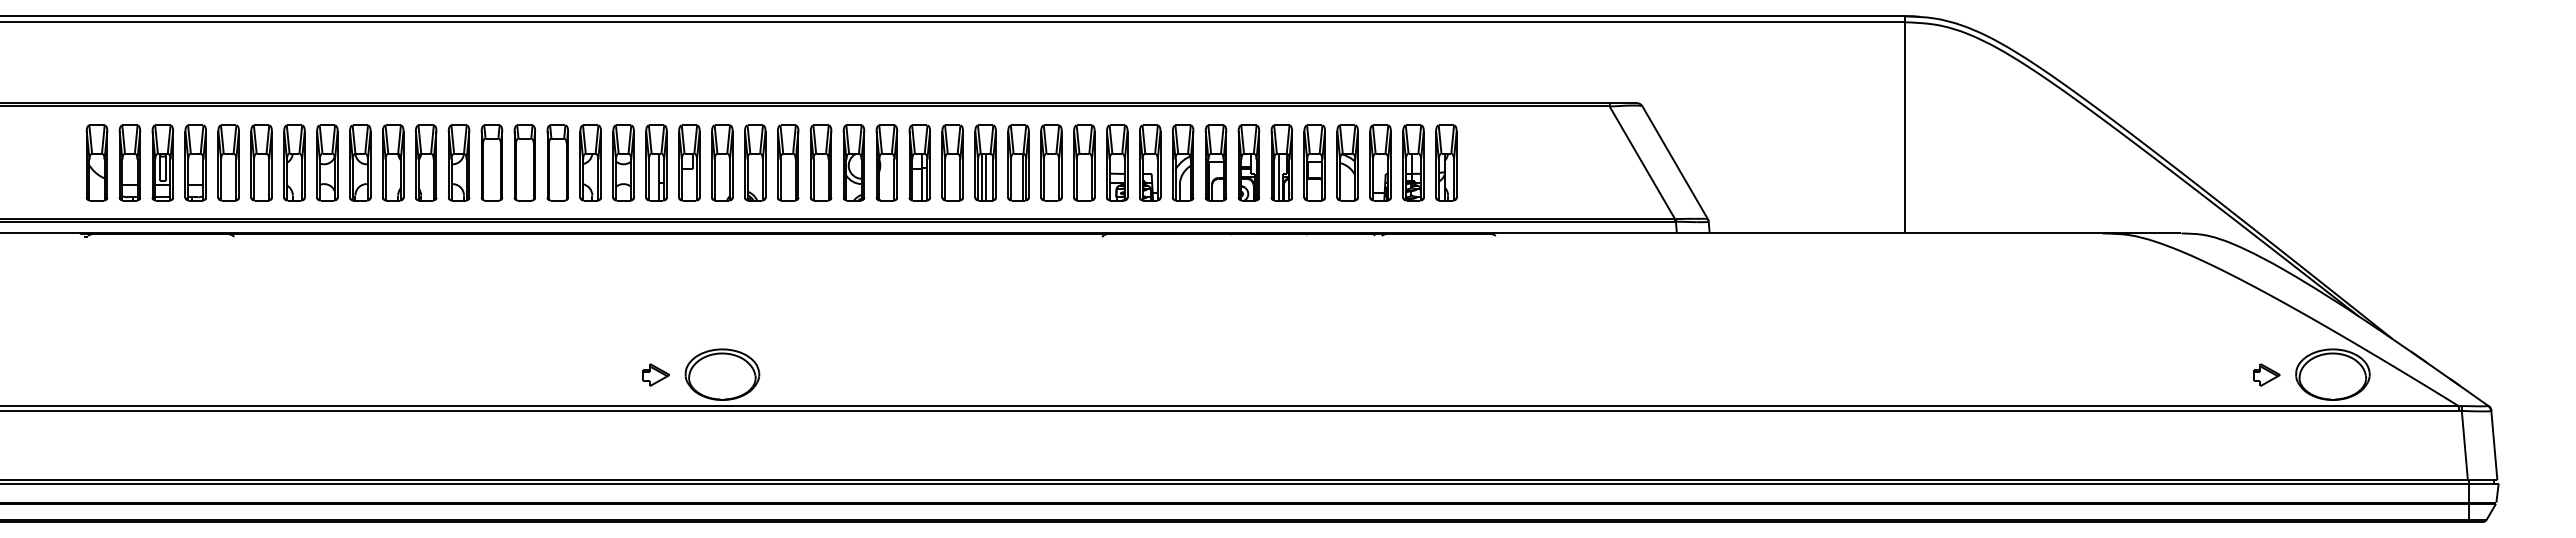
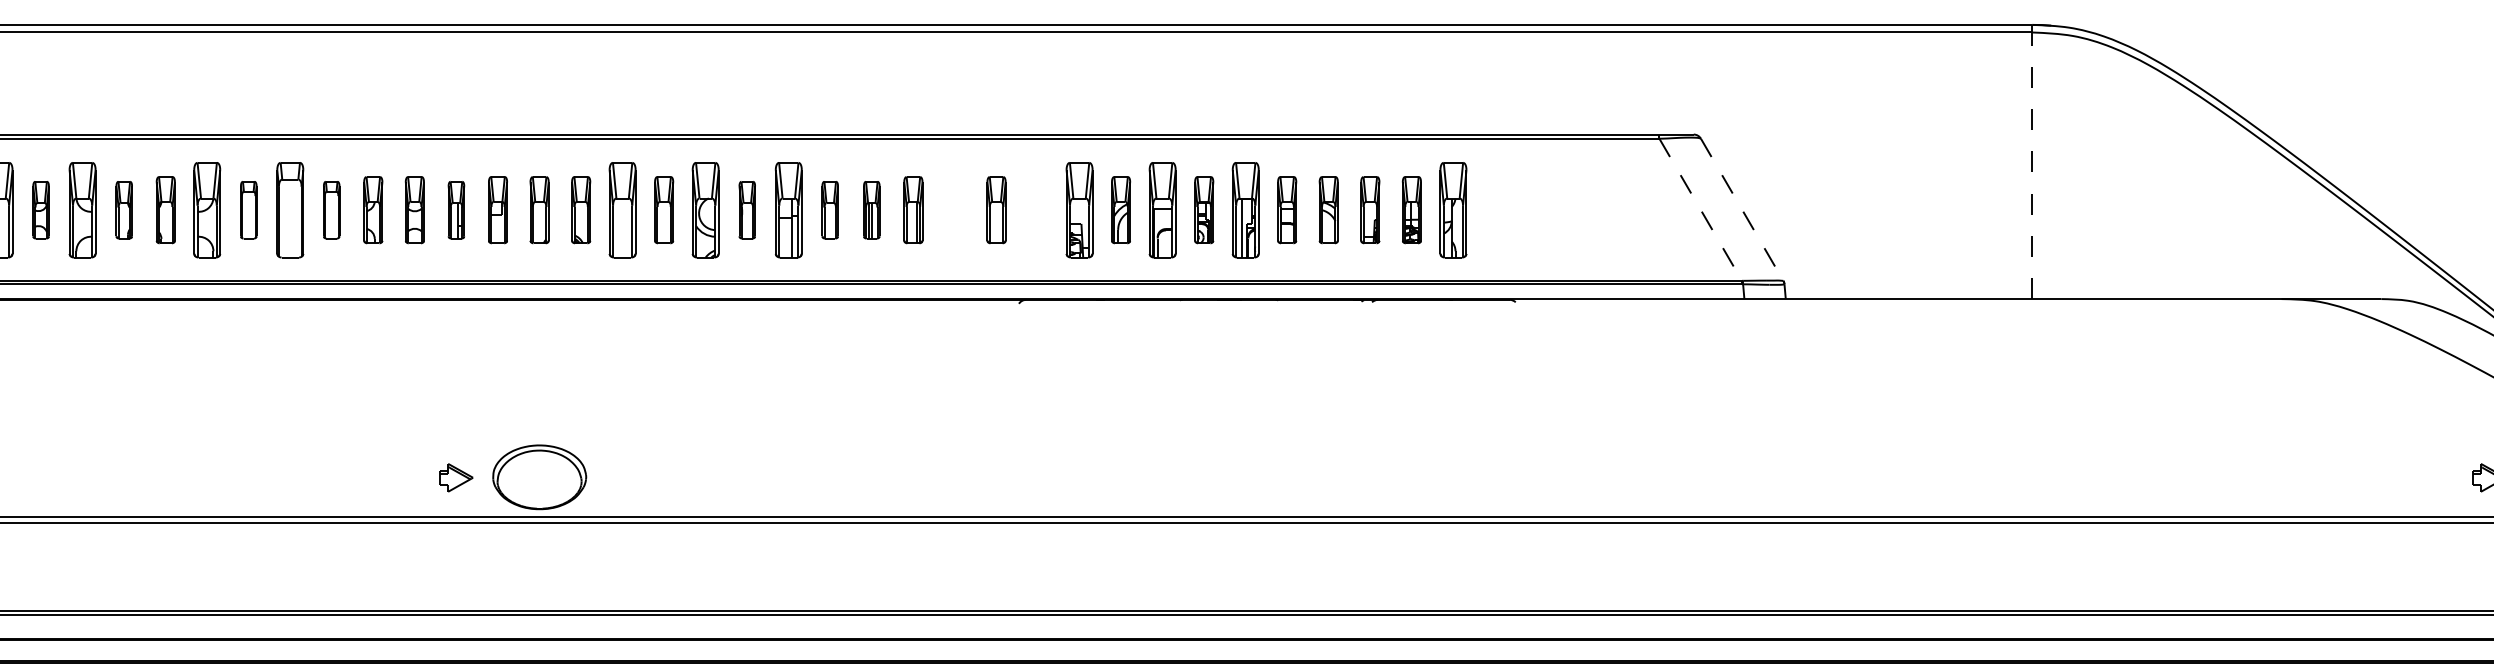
line: (1904, 124) -> (2031, 161), solid -> dashed
part: (327, 162) -> (41, 209), size x0.6
part: (393, 162) -> (124, 209), size x0.6
part: (426, 162) -> (166, 209), size x0.7
part: (491, 162) -> (248, 209), size x0.6
part: (557, 162) -> (331, 209), size x0.6
part: (590, 162) -> (373, 209), size x0.7
part: (623, 162) -> (414, 209), size x0.7
part: (656, 162) -> (456, 209), size x0.6
part: (689, 162) -> (498, 209), size x0.7
part: (722, 162) -> (539, 209), size x0.7
part: (755, 162) -> (581, 209), size x0.7
part: (820, 162) -> (663, 209), size x0.7
part: (886, 162) -> (746, 209), size x0.6
part: (952, 162) -> (830, 209), size x0.6
part: (985, 162) -> (871, 209), size x0.6
part: (1018, 162) -> (913, 209), size x0.7
part: (1051, 162) -> (955, 209), removed
part: (1084, 162) -> (996, 209), size x0.7
part: (1117, 162) -> (1038, 209), removed
part: (1182, 162) -> (1120, 209), size x0.7
part: (1248, 162) -> (1203, 209), size x0.7
part: (1314, 162) -> (1286, 209), size x0.7
part: (1347, 162) -> (1328, 209), size x0.7
part: (1380, 162) -> (1370, 209), size x0.7
part: (1413, 162) -> (1411, 209), size x0.7
line: (1642, 163) -> (1700, 210), solid -> dashed
line: (1675, 163) -> (1742, 210), solid -> dashed

